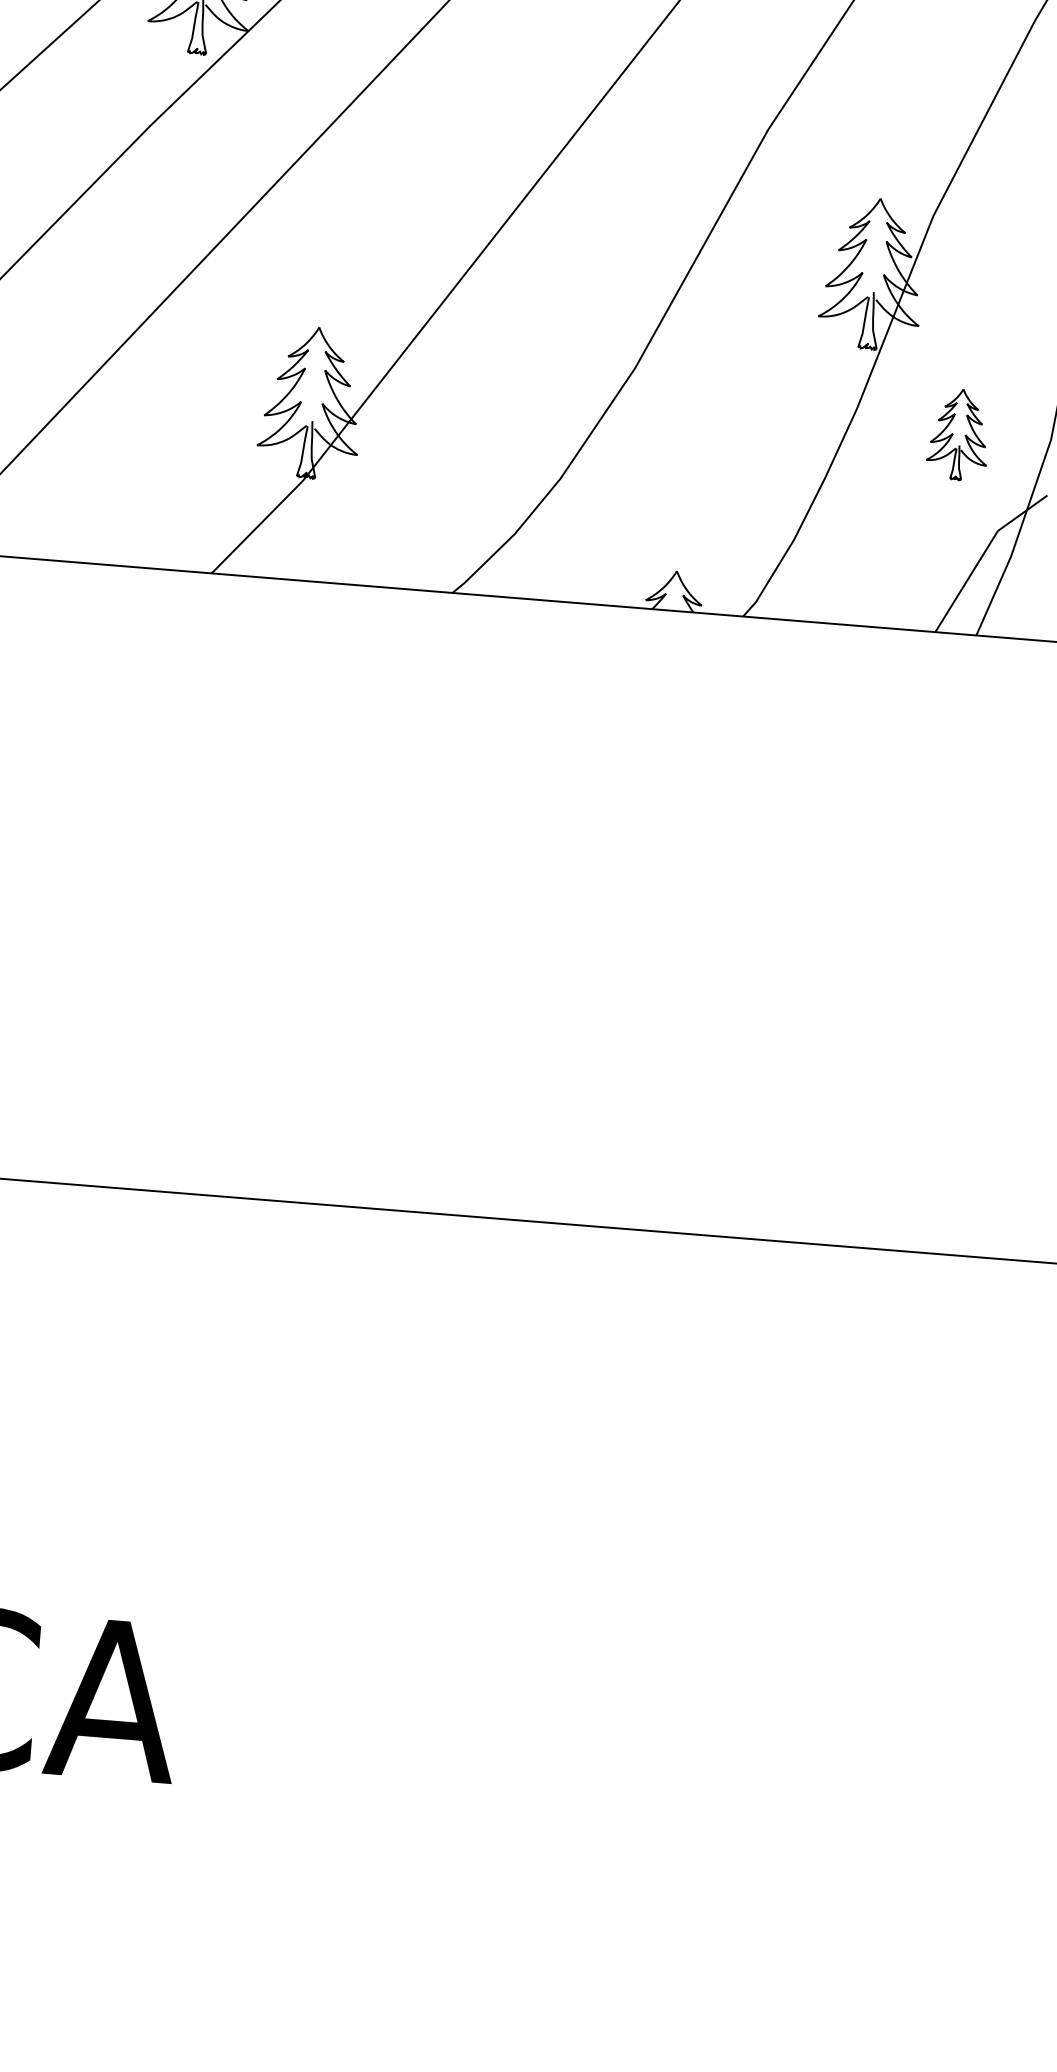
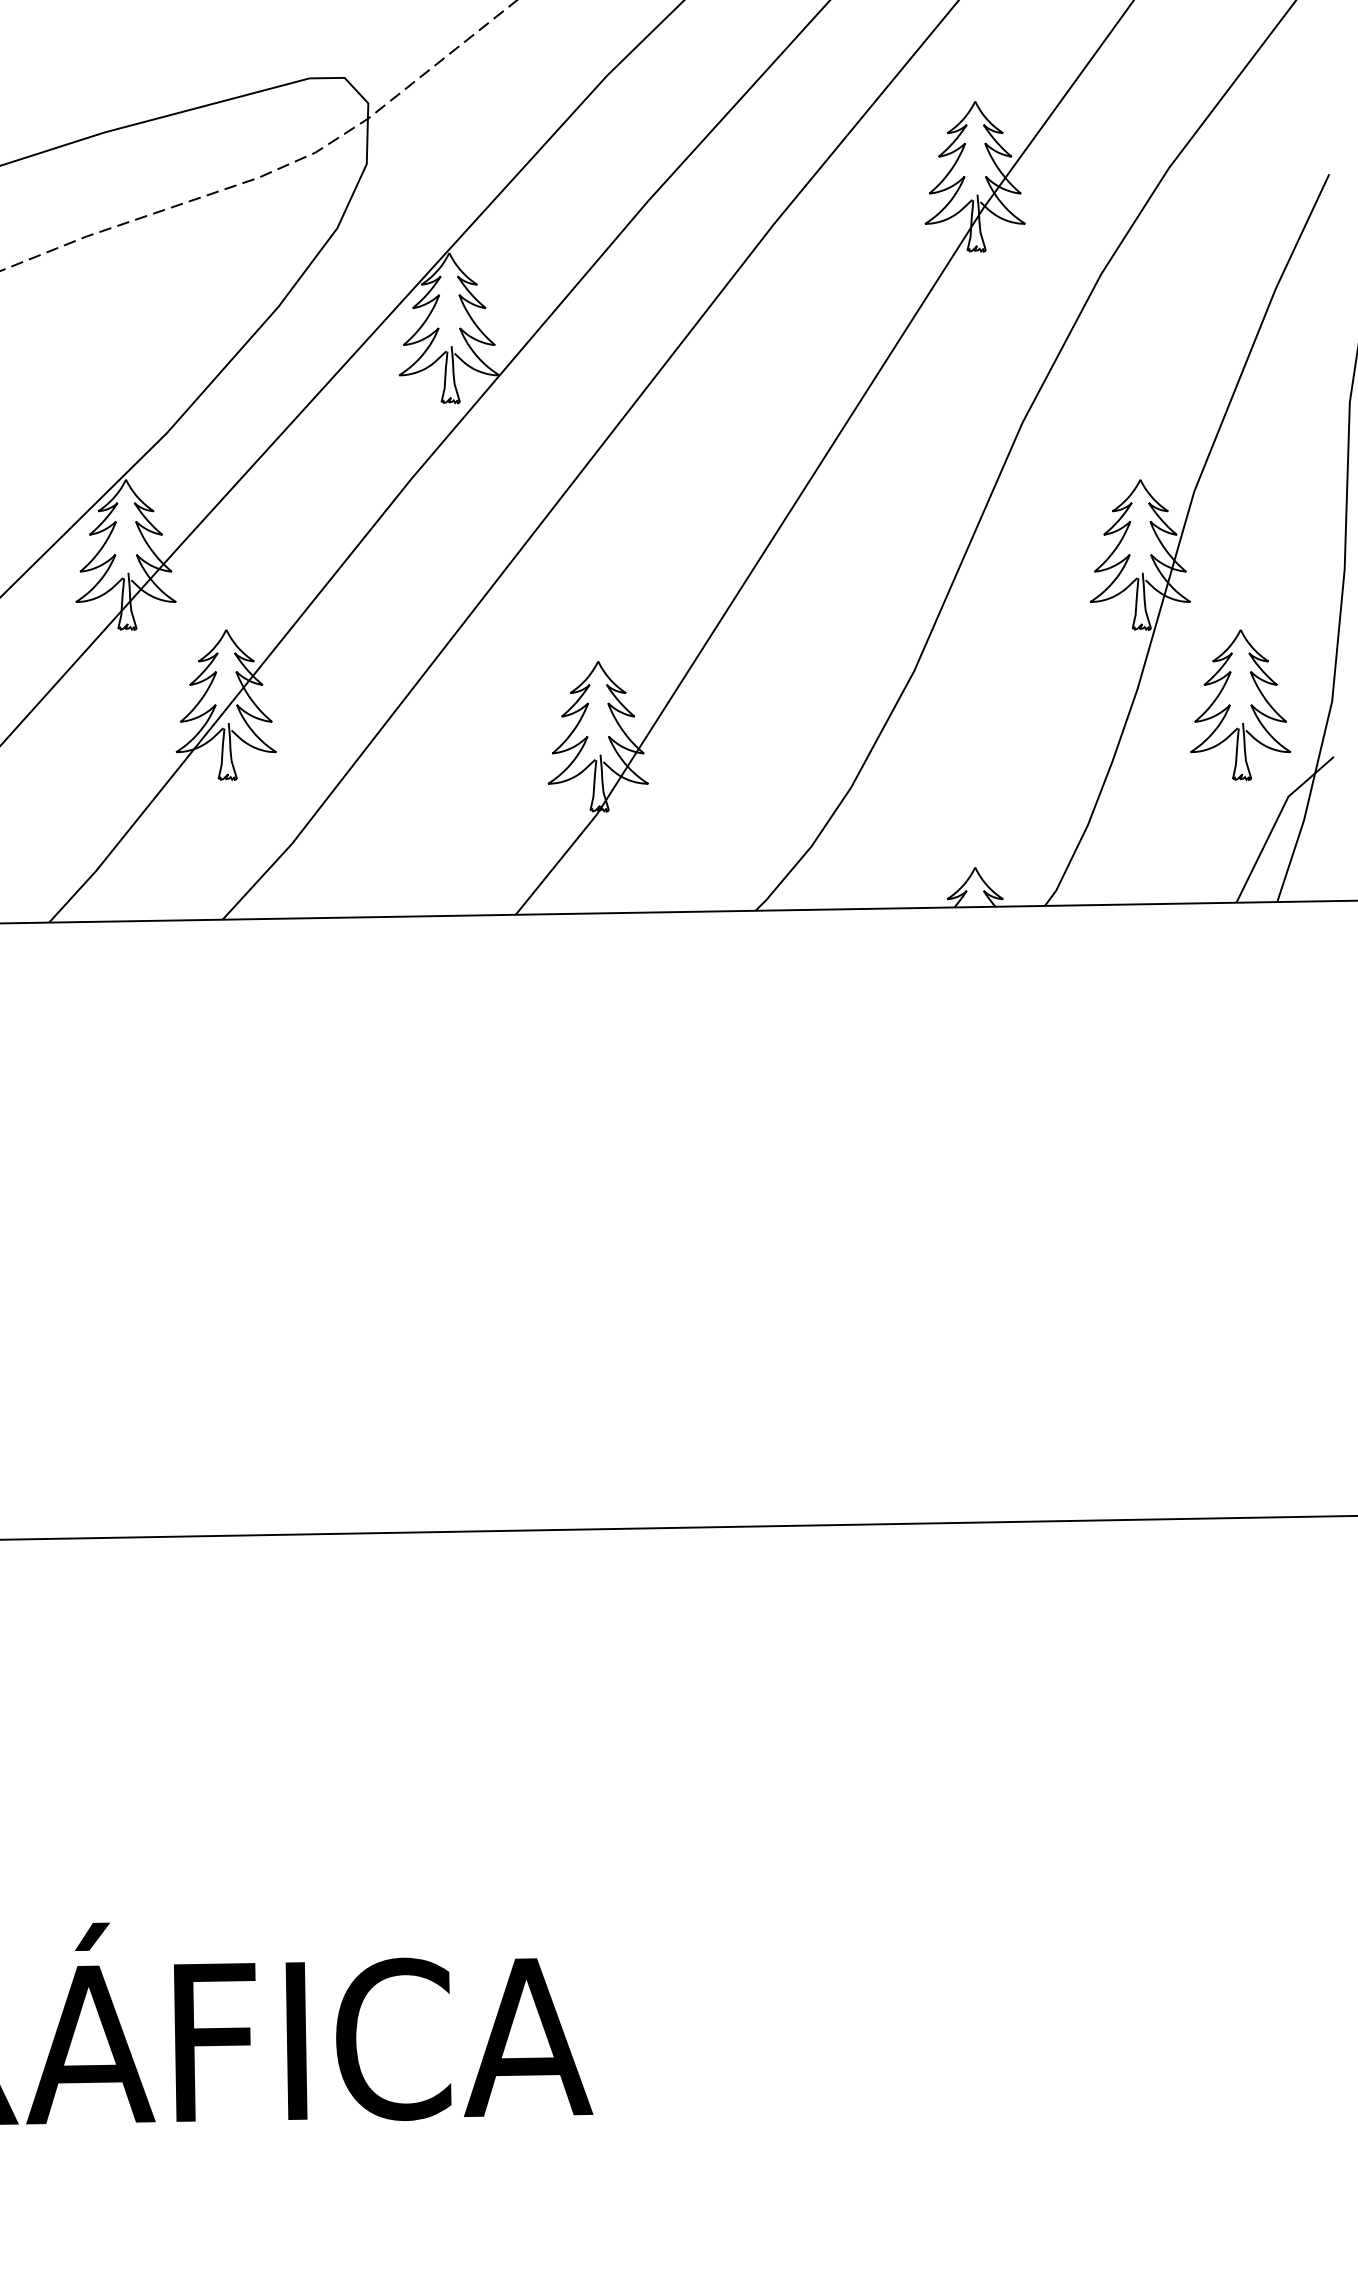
part: (958, 434) -> (1240, 705), size x1.67

